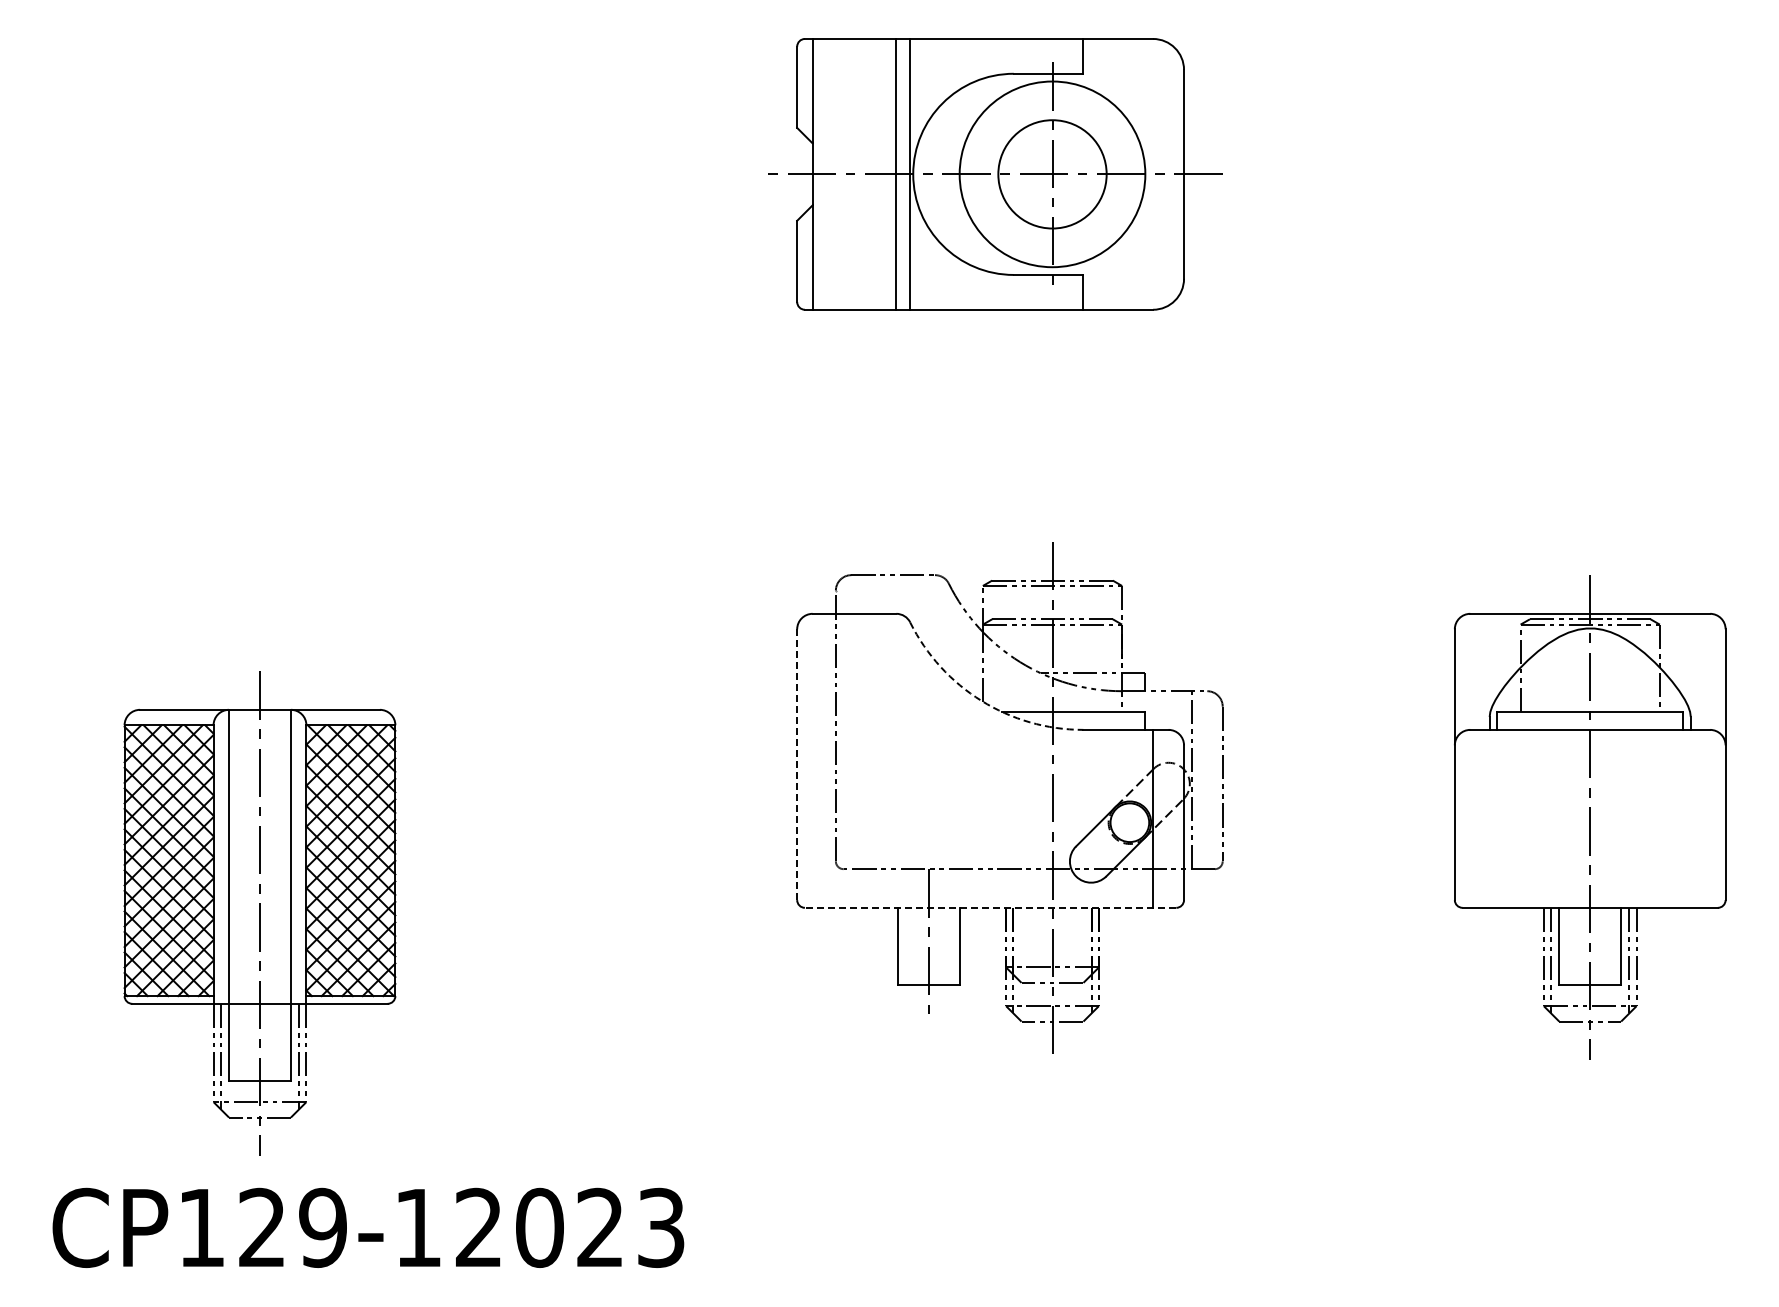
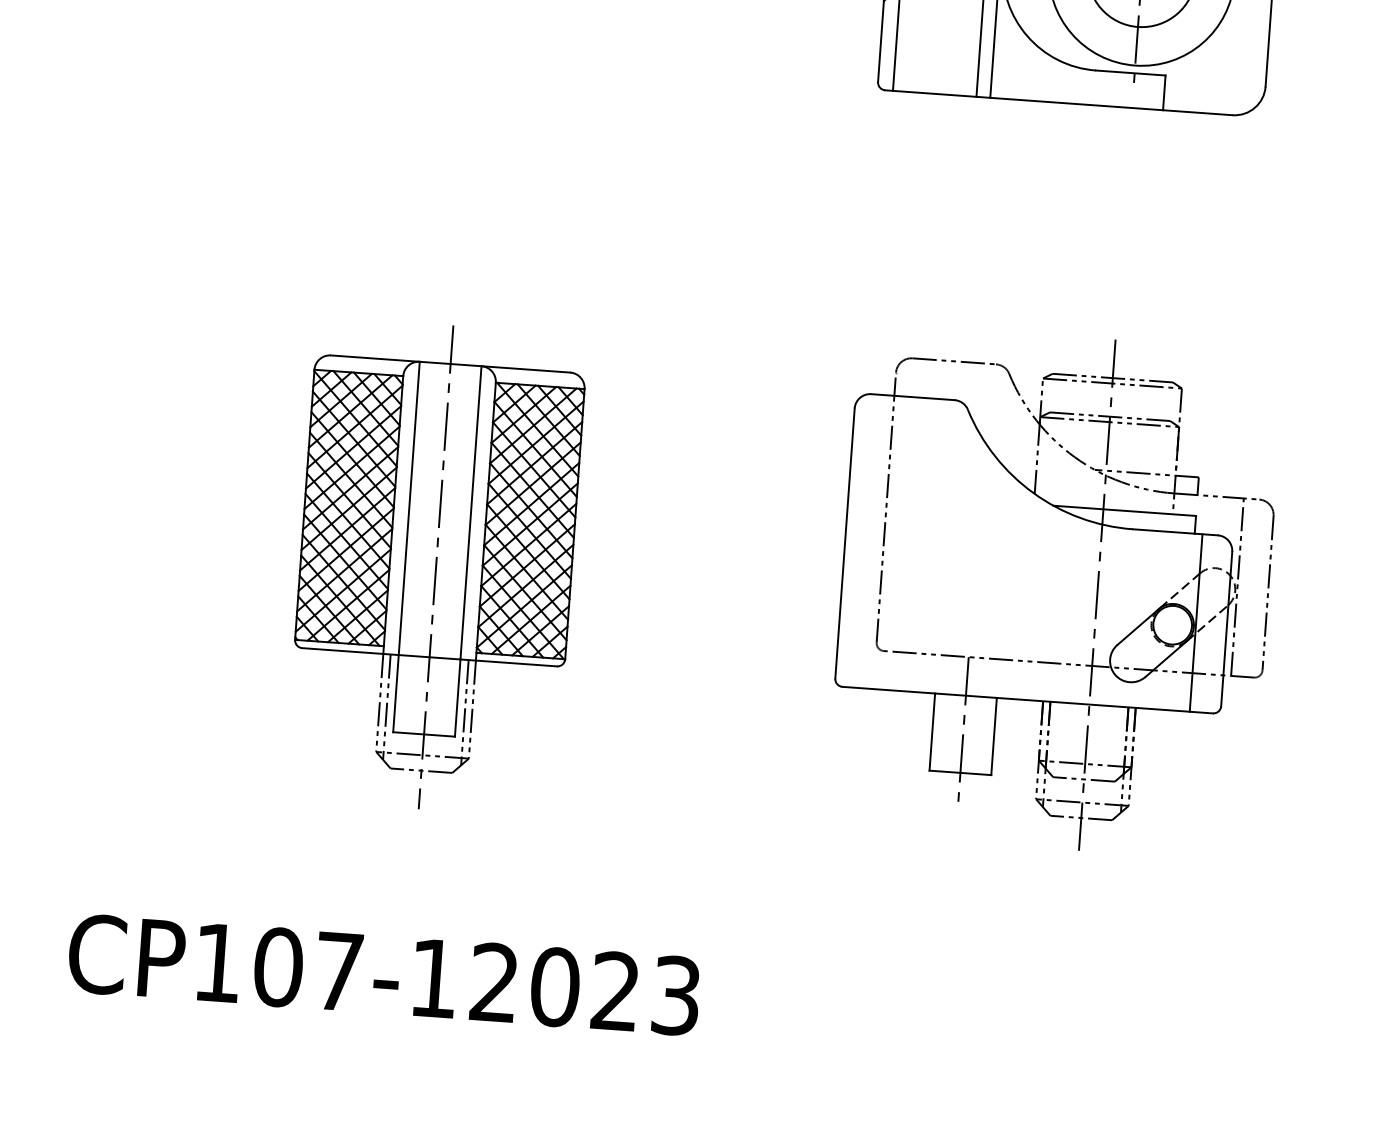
arc: (981, 700) -> (1033, 492), dashed -> solid
line: (797, 764) -> (845, 543), dashed -> solid
line: (990, 907) -> (1027, 699), dashed -> solid
part: (259, 913) -> (435, 567), moved
text: (292, 1227) -> (308, 969), CP129-12023 -> CP107-12023

